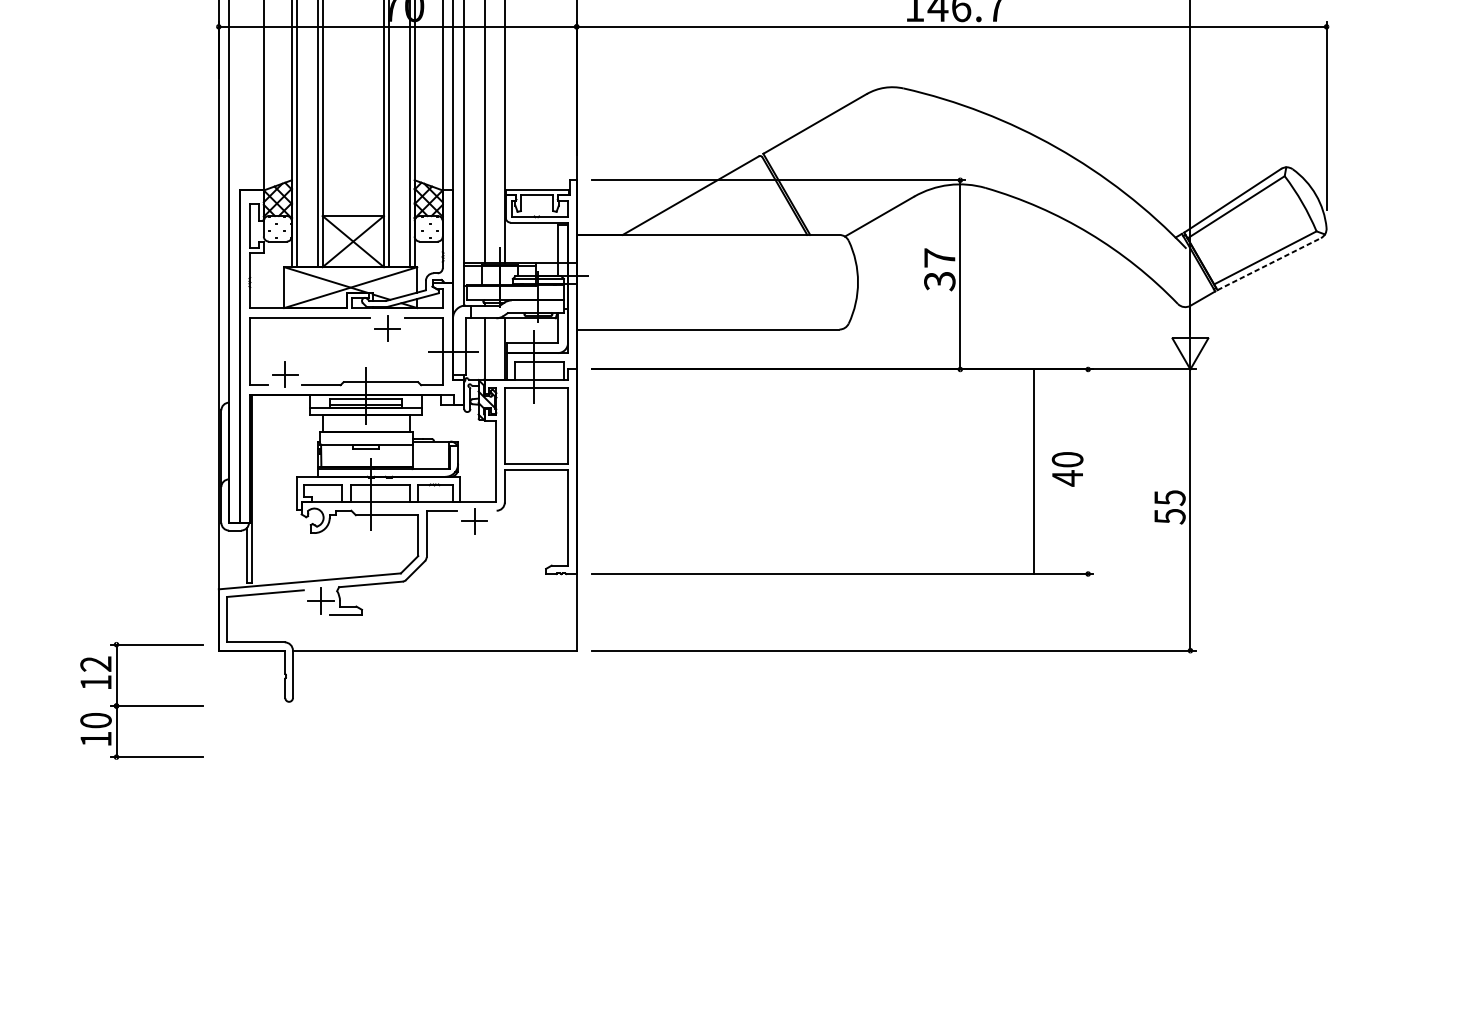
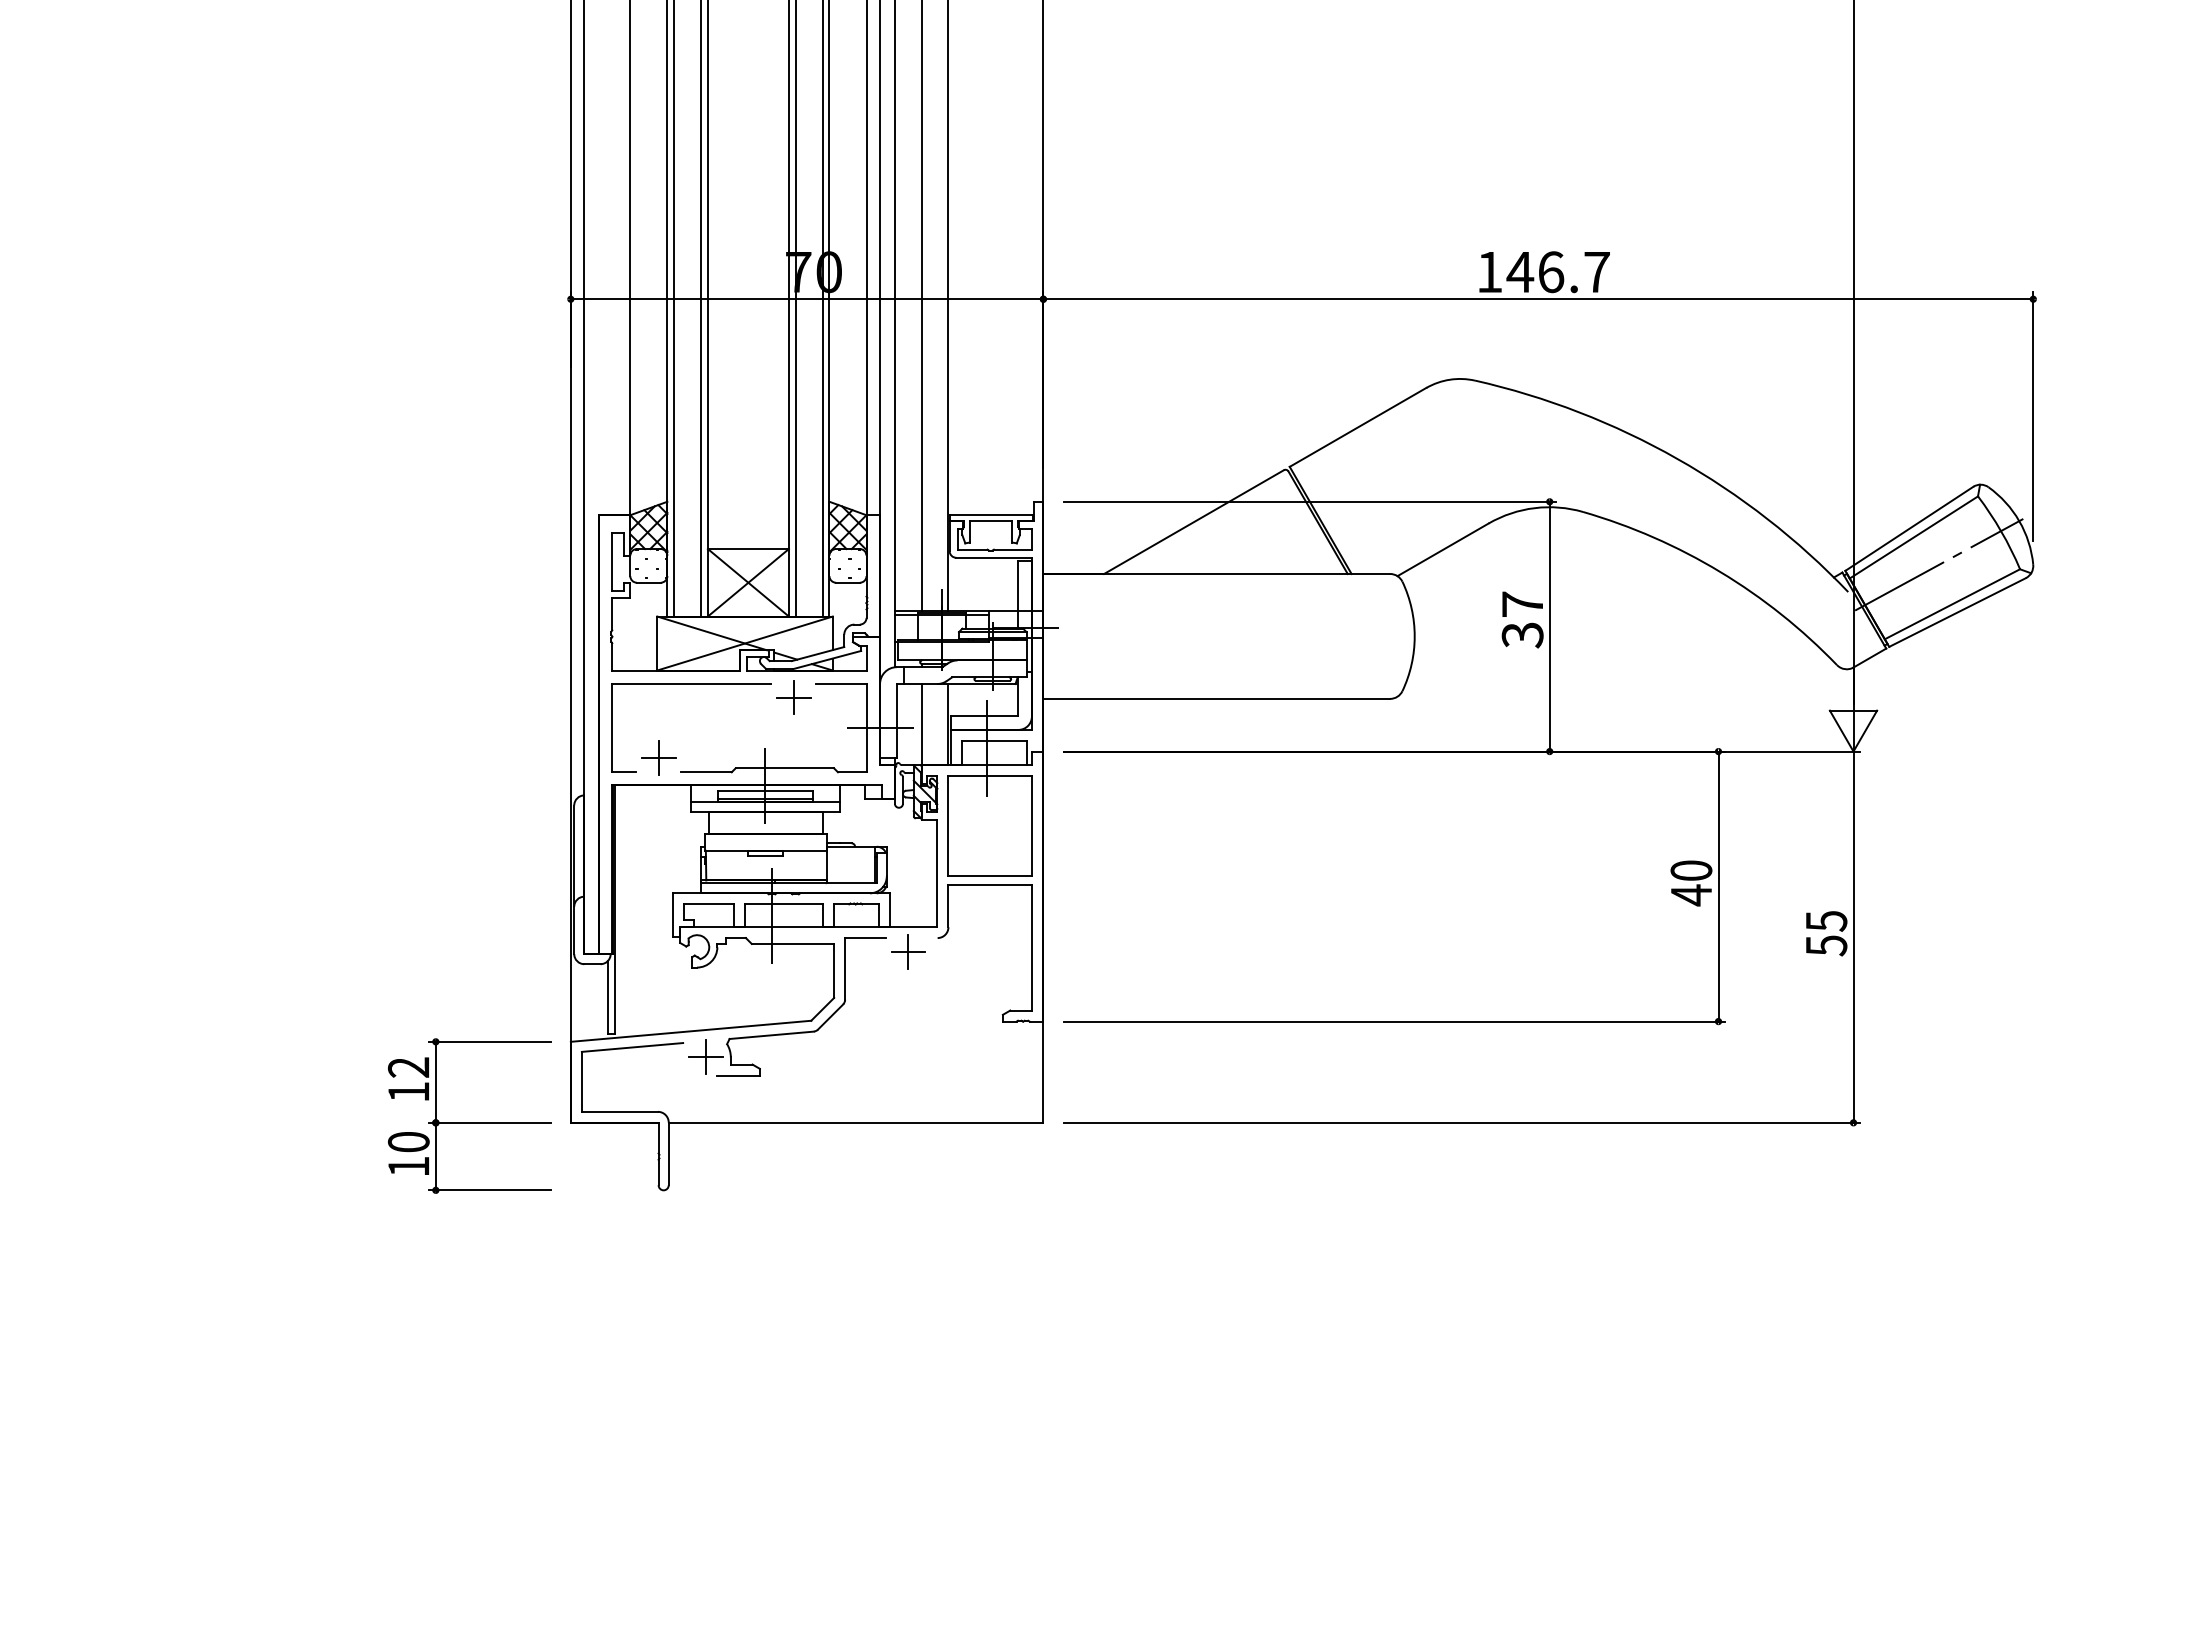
line: (1255, 227) -> (1939, 564), added
line: (1269, 264) -> (1957, 612), dashed -> solid
line: (1033, 471) -> (1718, 886), moved
part: (142, 705) -> (469, 1122), moved

